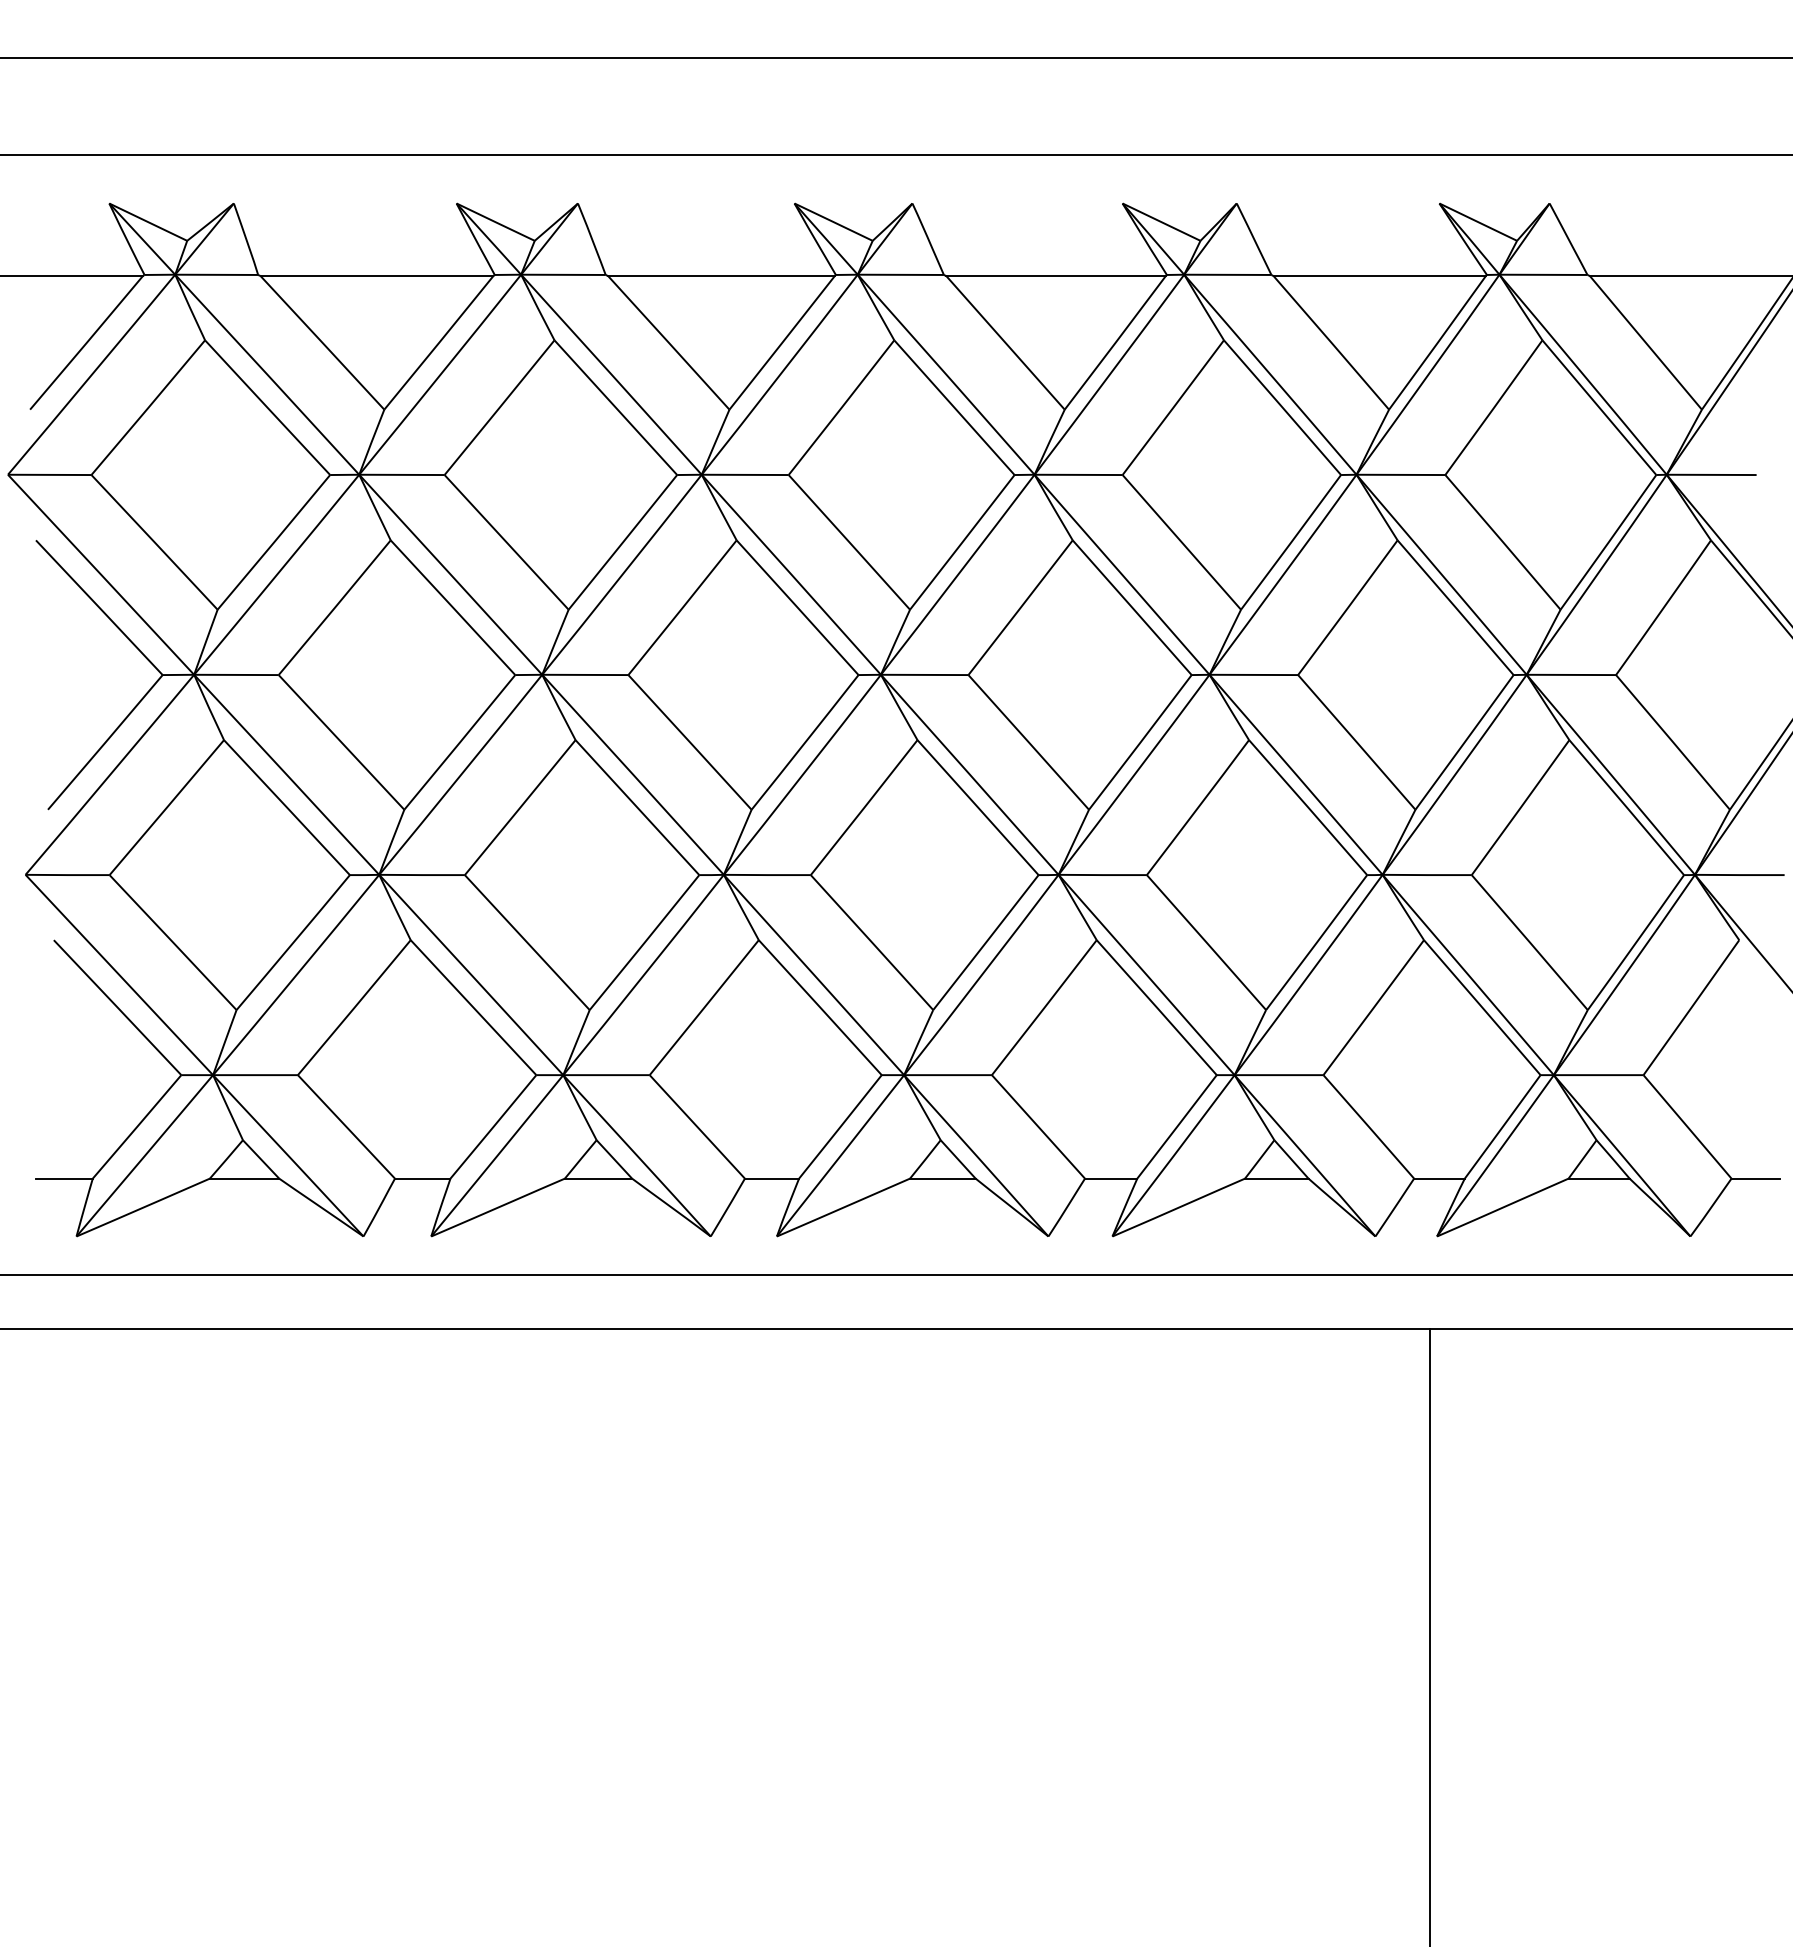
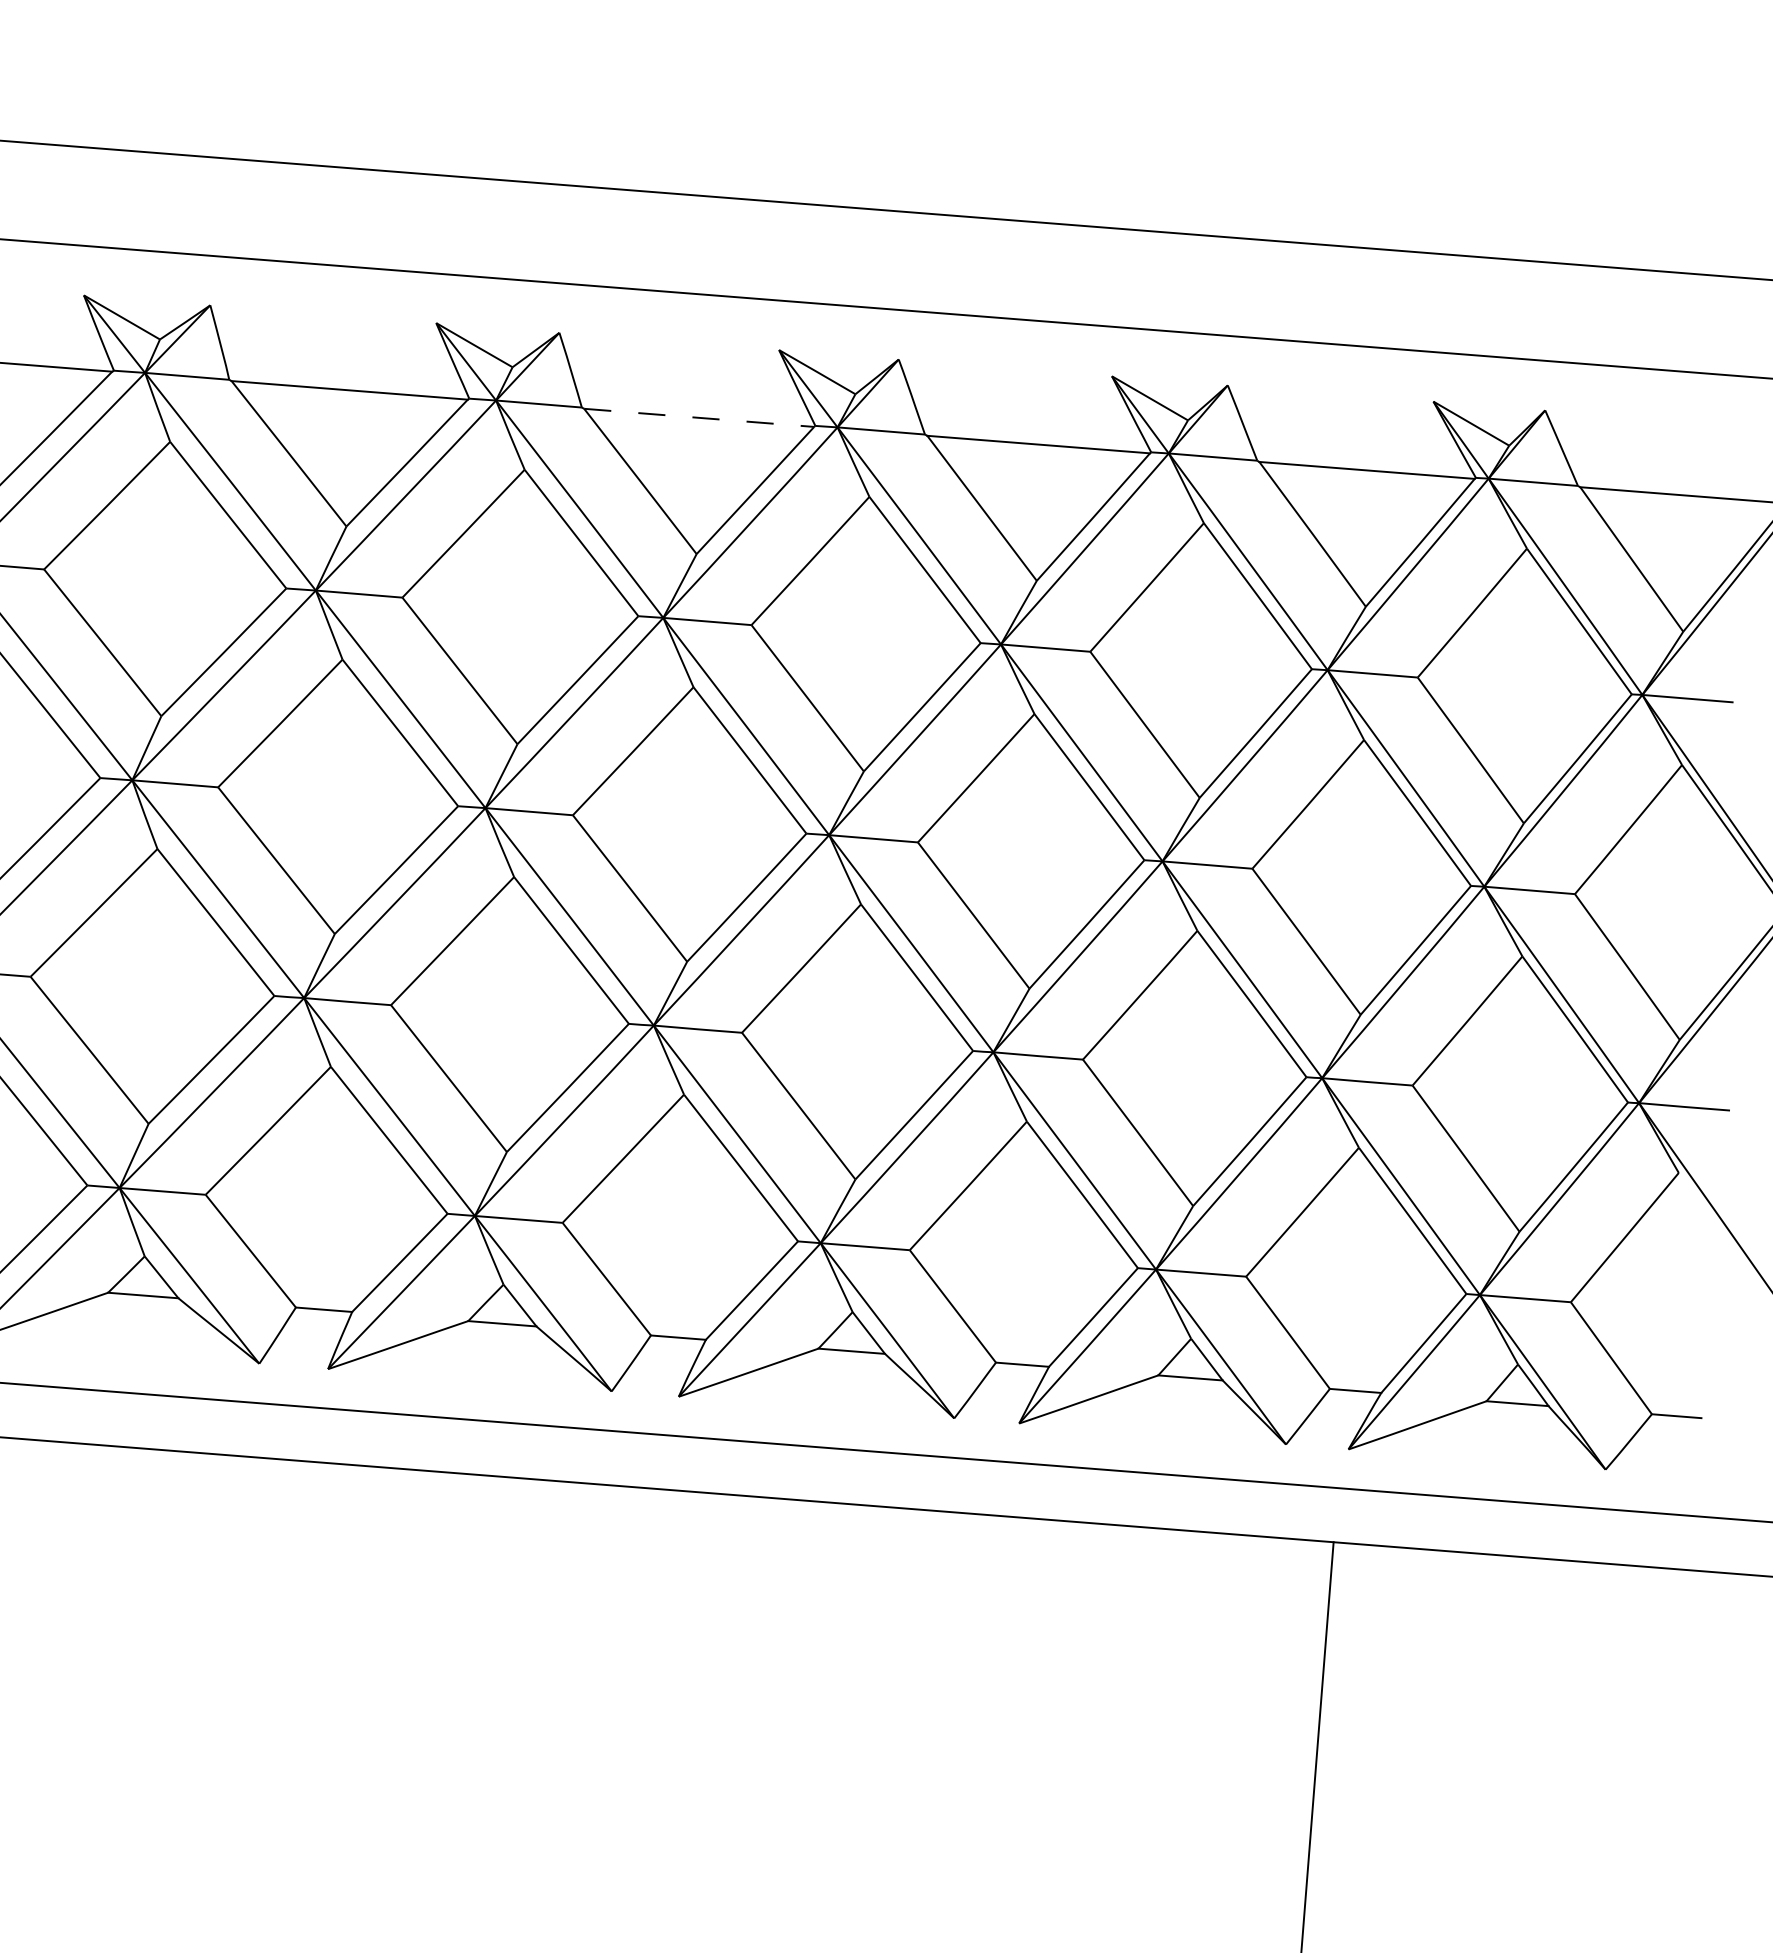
line: (721, 276) -> (699, 418), solid -> dashed

